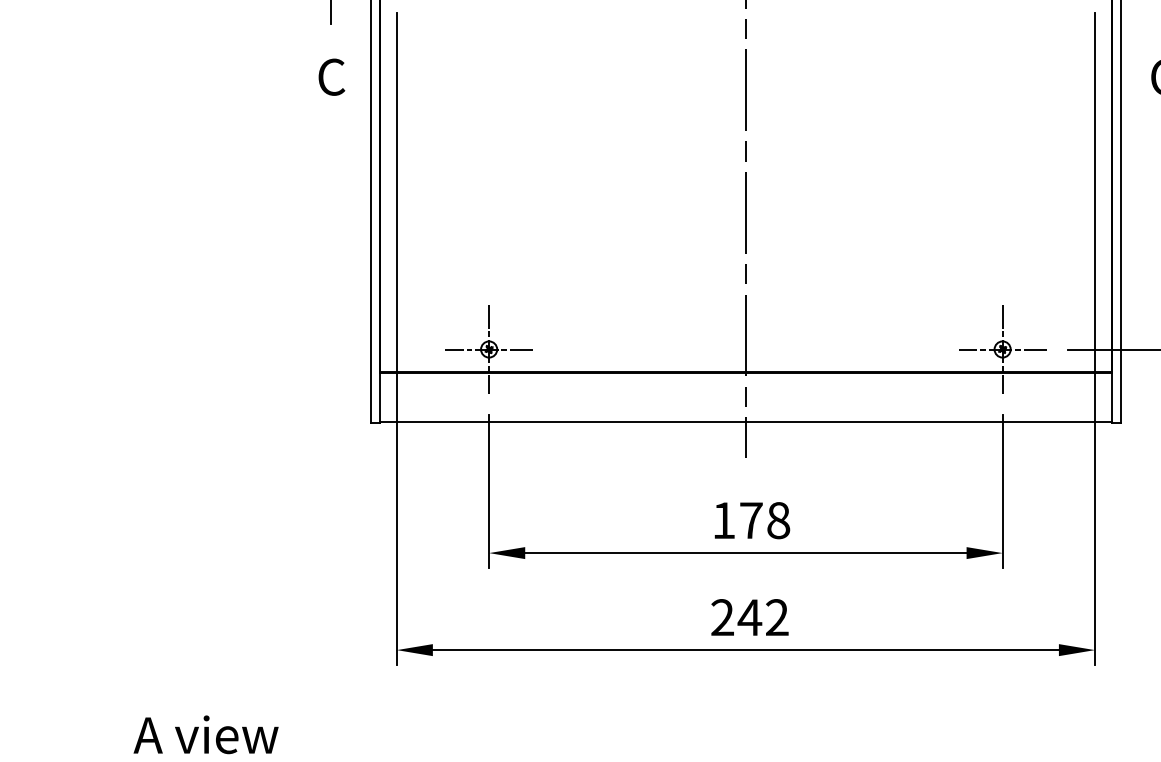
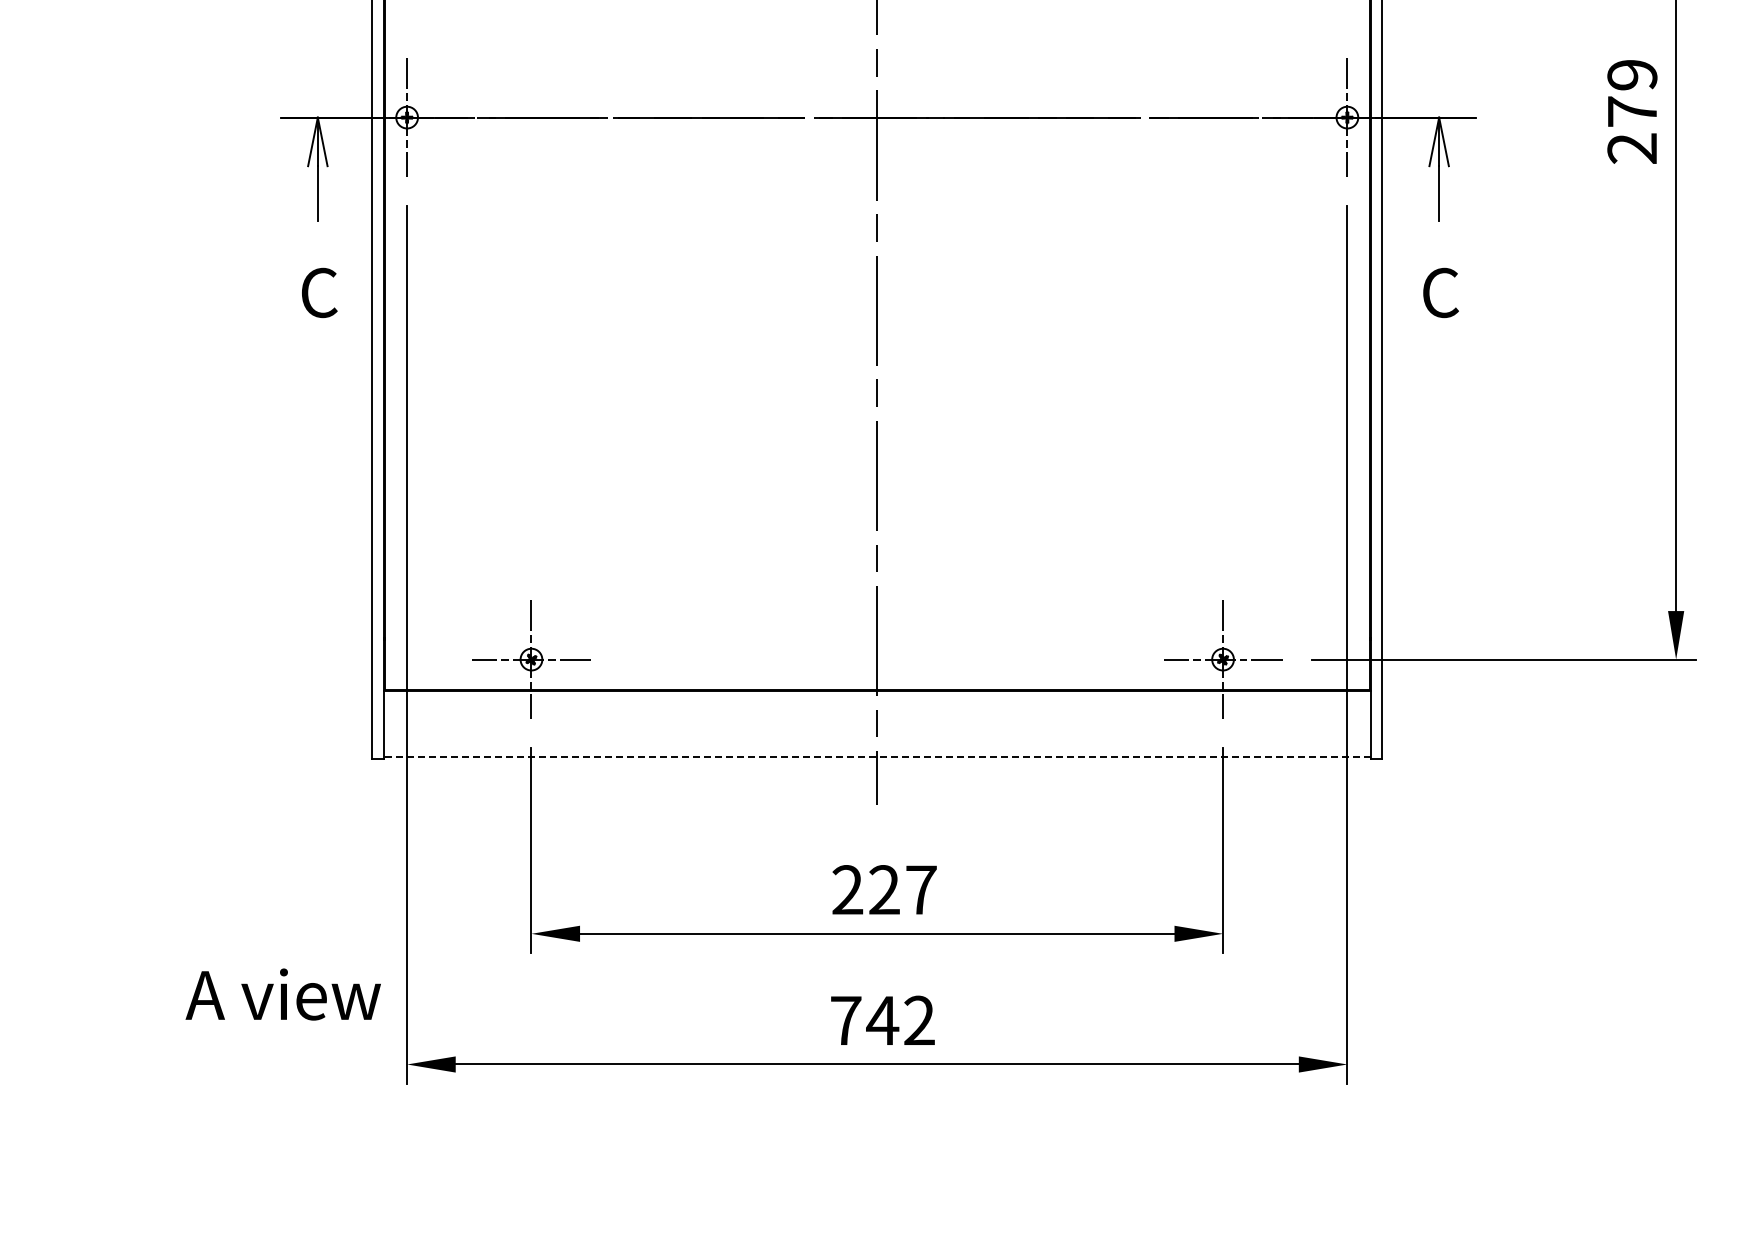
line: (745, 421) -> (876, 756), solid -> dashed
text: (751, 520) -> (884, 890), 178 -> 227
text: (722, 616) -> (845, 1019), 242 -> 742
text: (205, 734) -> (282, 994), moved

